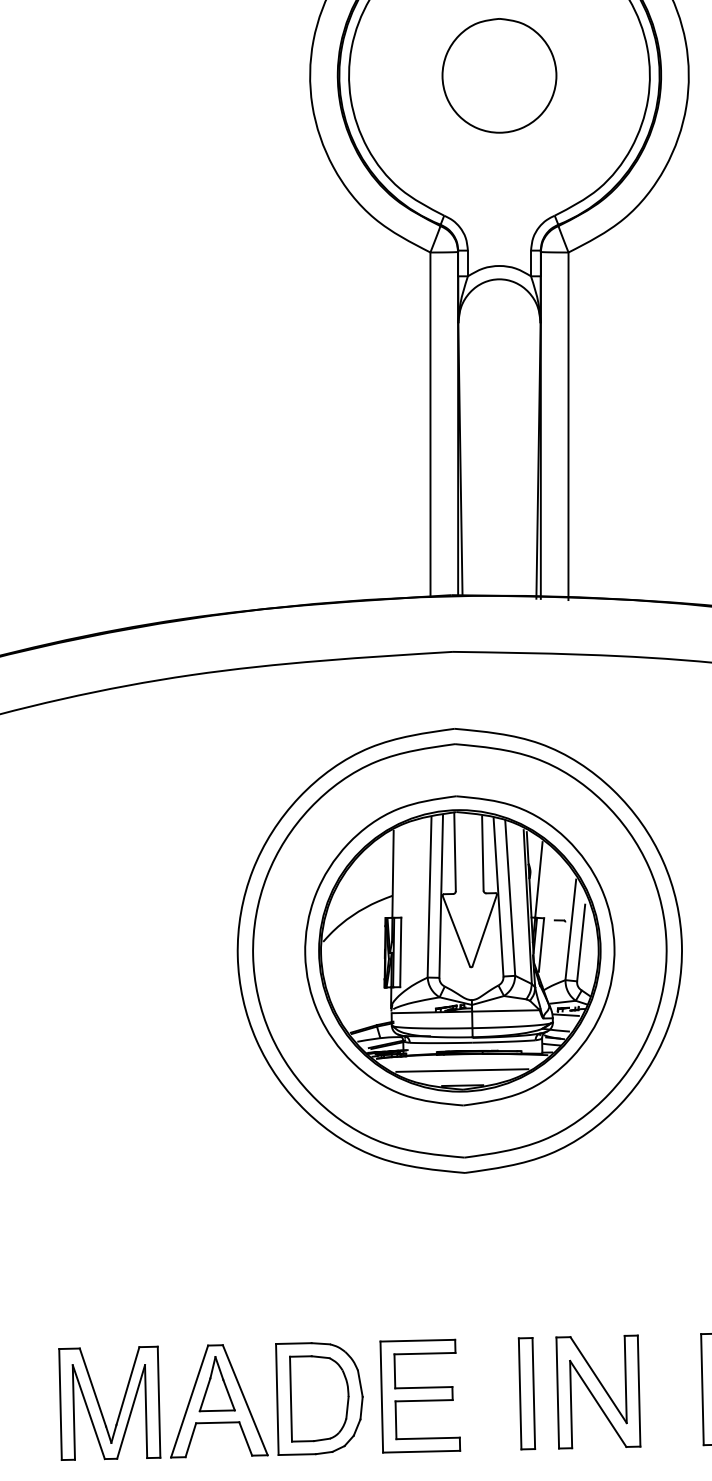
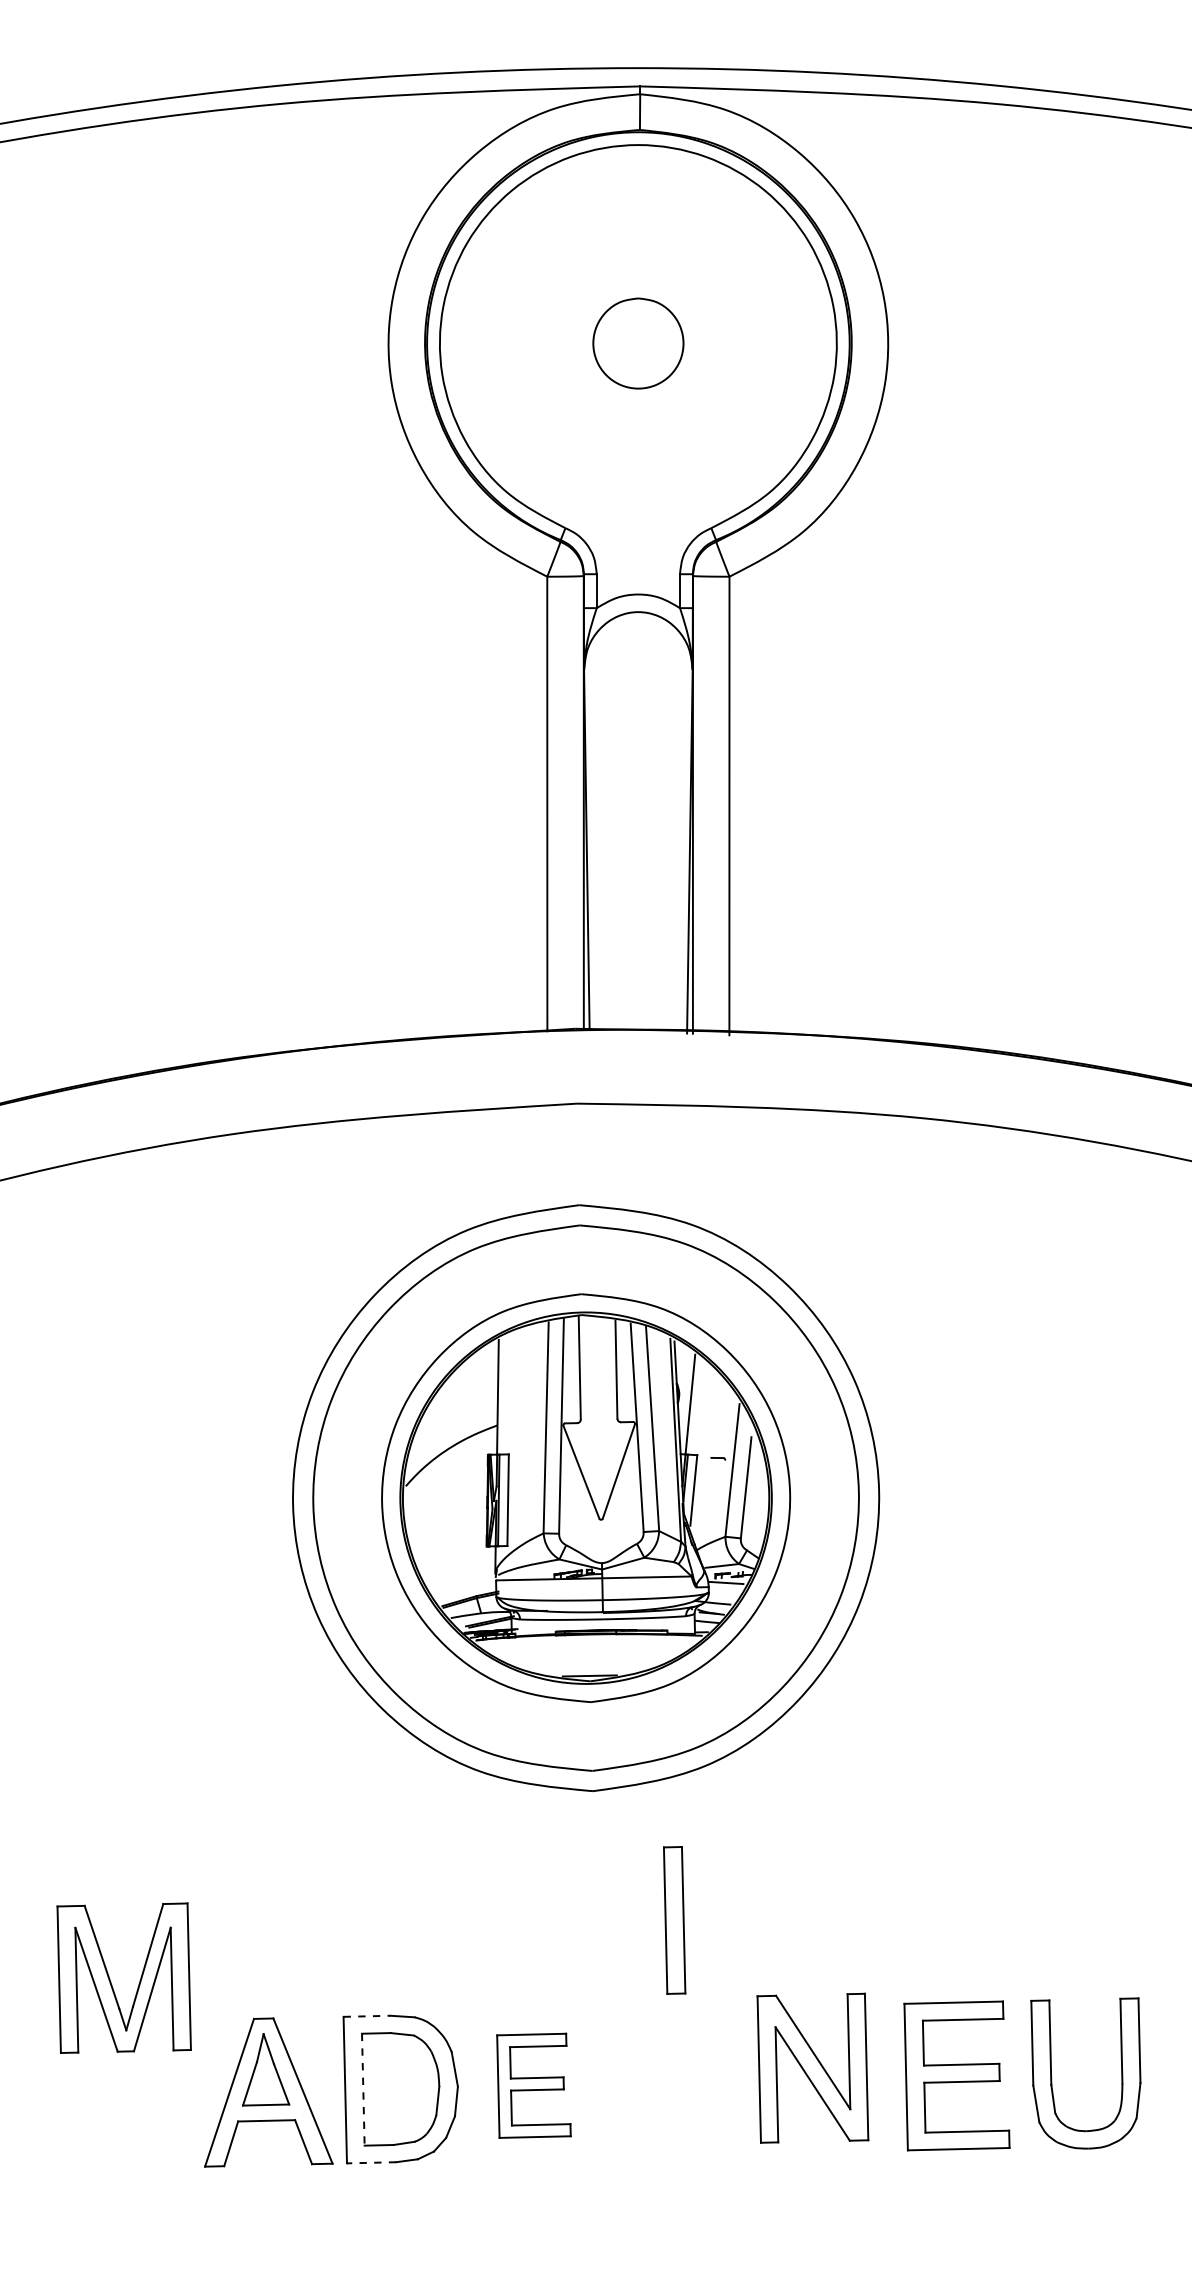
part: (499, 75) -> (638, 343), size x0.6
line: (462, 1070) -> (589, 1655), removed
line: (294, 1343) -> (367, 2016), solid -> dashed
part: (598, 1391) -> (812, 2067), moved
part: (526, 1393) -> (674, 1920), moved
part: (419, 1396) -> (533, 2085), size x0.7
line: (291, 1399) -> (363, 2089), solid -> dashed
part: (100, 1405) -> (111, 1981), moved
line: (297, 1454) -> (371, 2162), solid -> dashed

